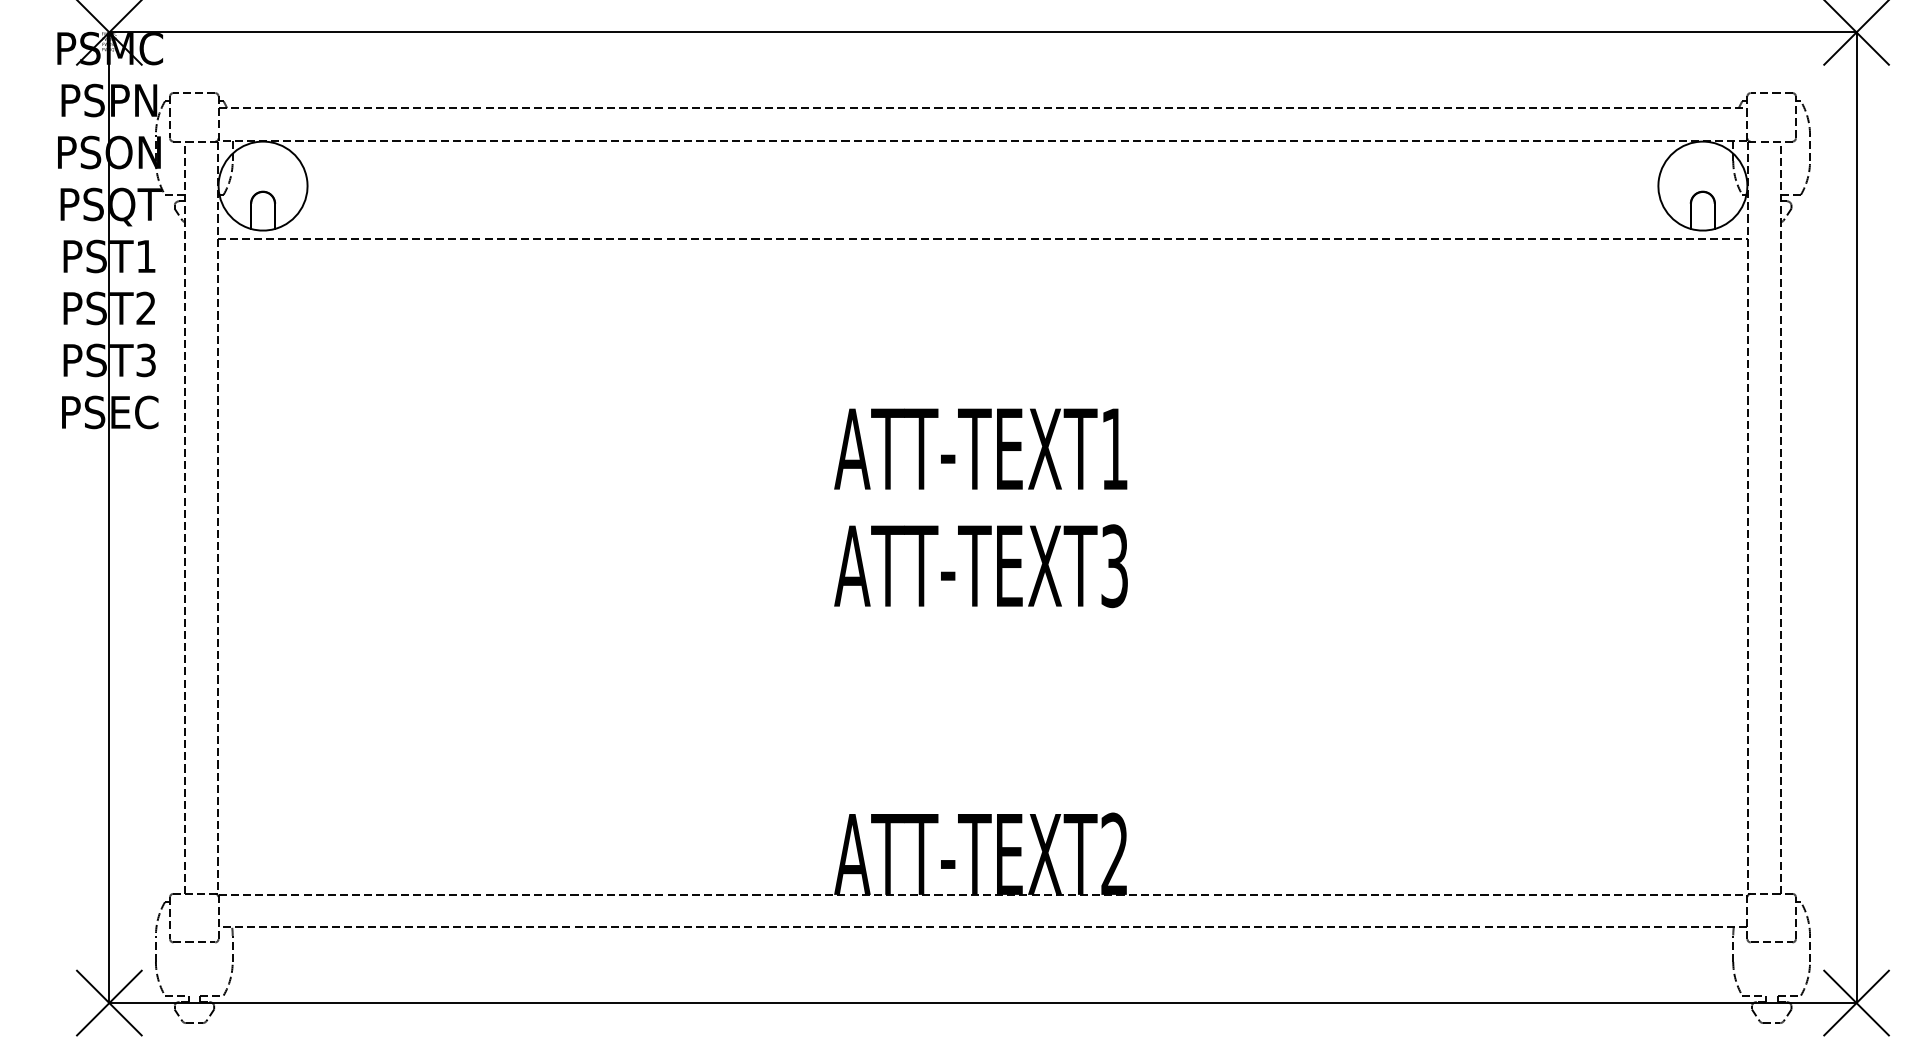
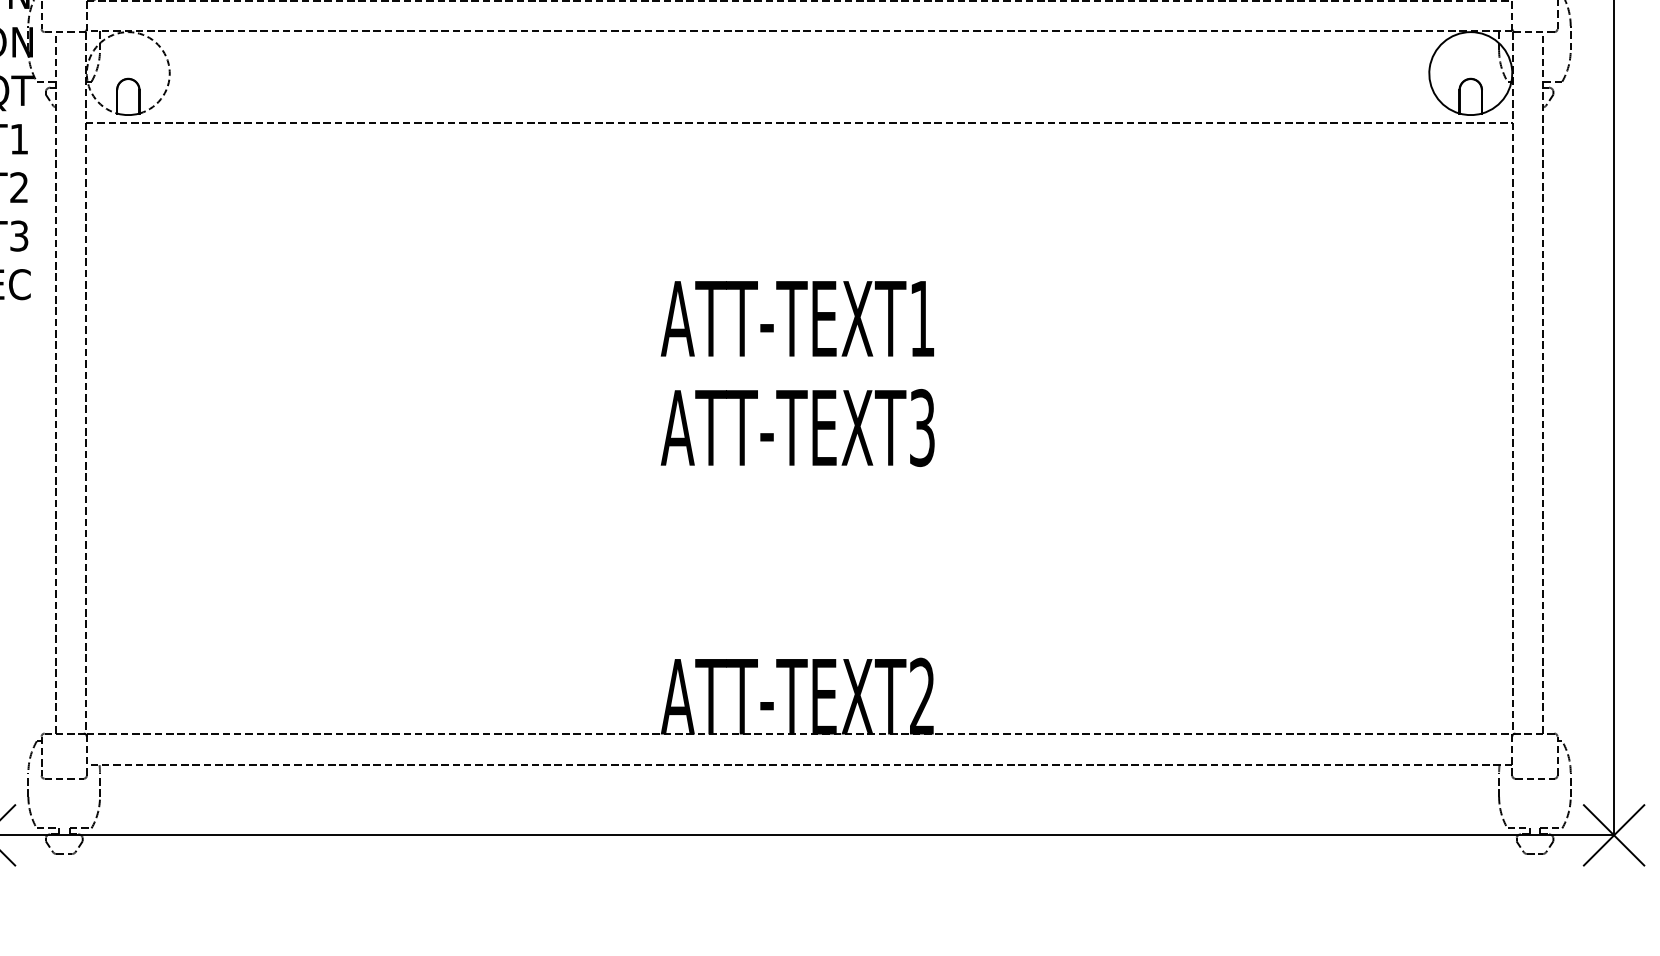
arc: (263, 141) -> (128, 32), solid -> dashed

